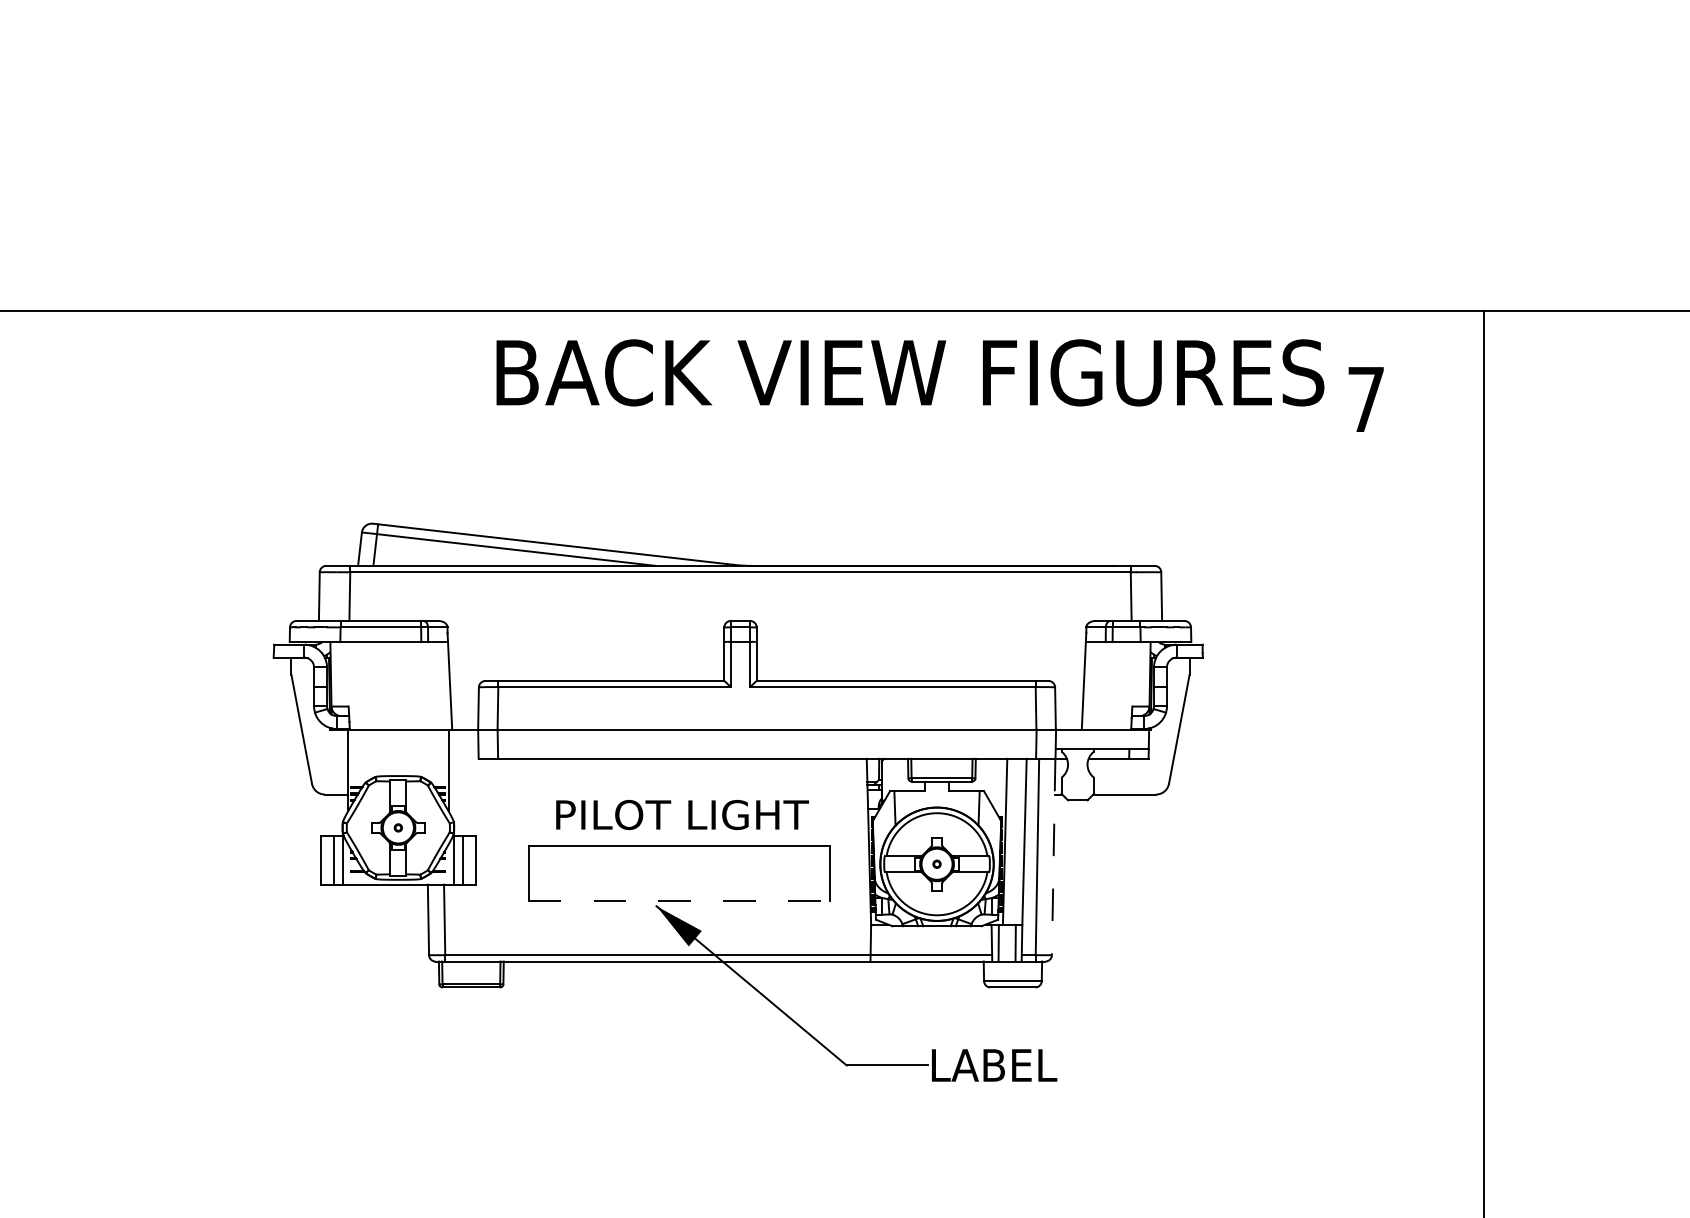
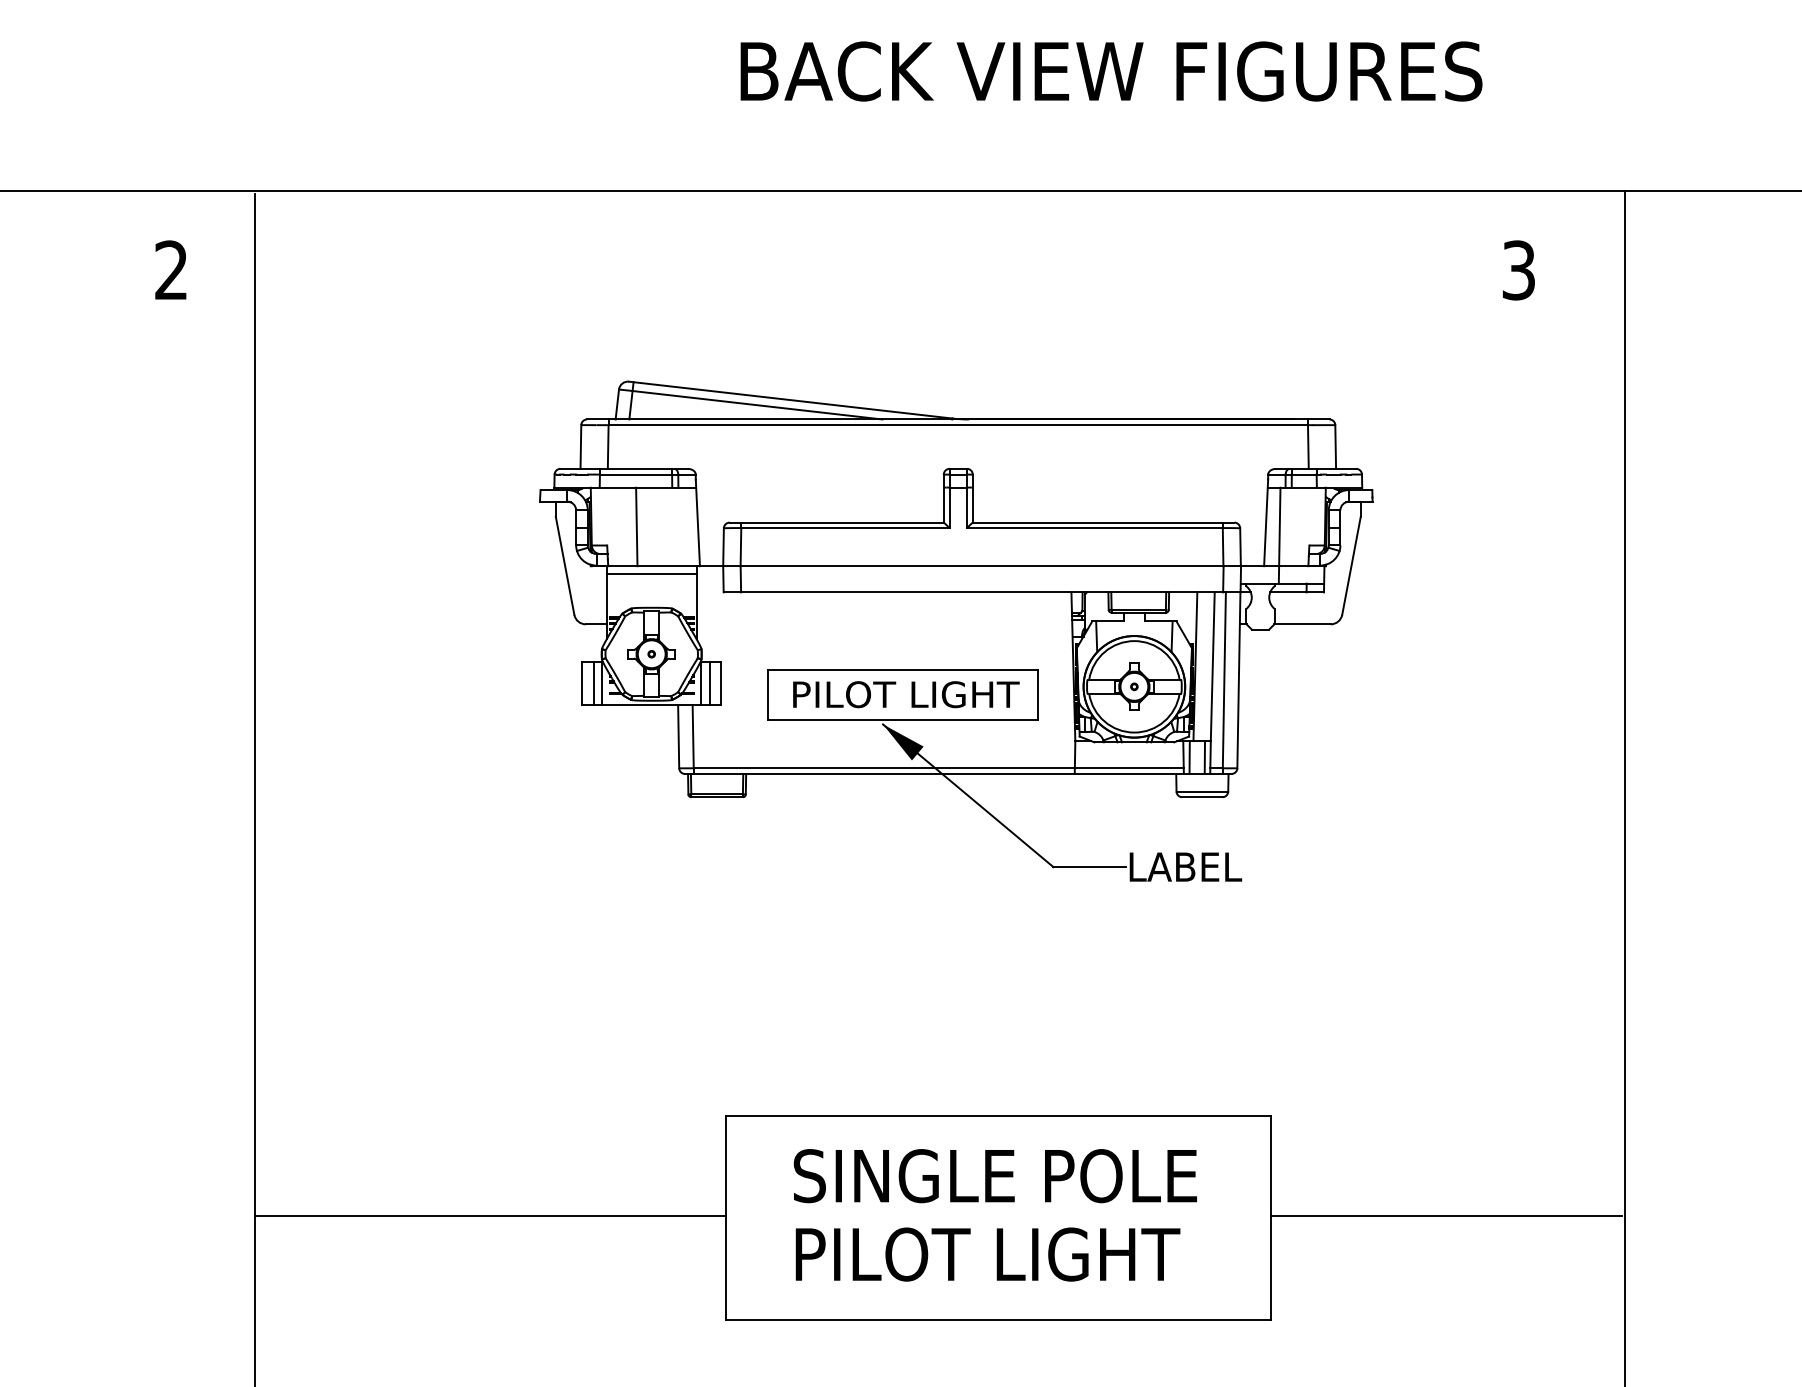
text: (910, 372) -> (1111, 71), moved
text: (1365, 399) -> (1518, 270), 7 -> 3
line: (381, 685) -> (636, 526), added
line: (1098, 695) -> (1279, 535), added
line: (398, 738) -> (651, 574), added
text: (682, 814) -> (906, 694), moved
line: (1053, 857) -> (1238, 680), dashed -> solid
line: (679, 901) -> (903, 720), dashed -> solid

